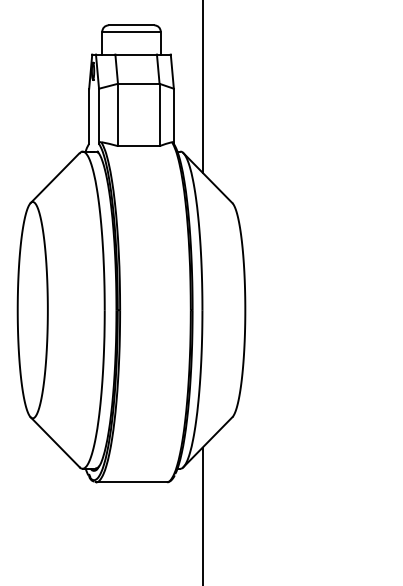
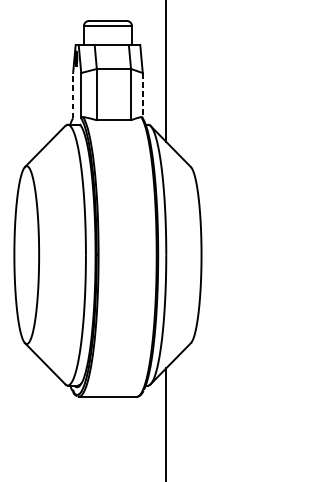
line: (89, 116) -> (73, 95), solid -> dashed
line: (173, 116) -> (142, 95), solid -> dashed

